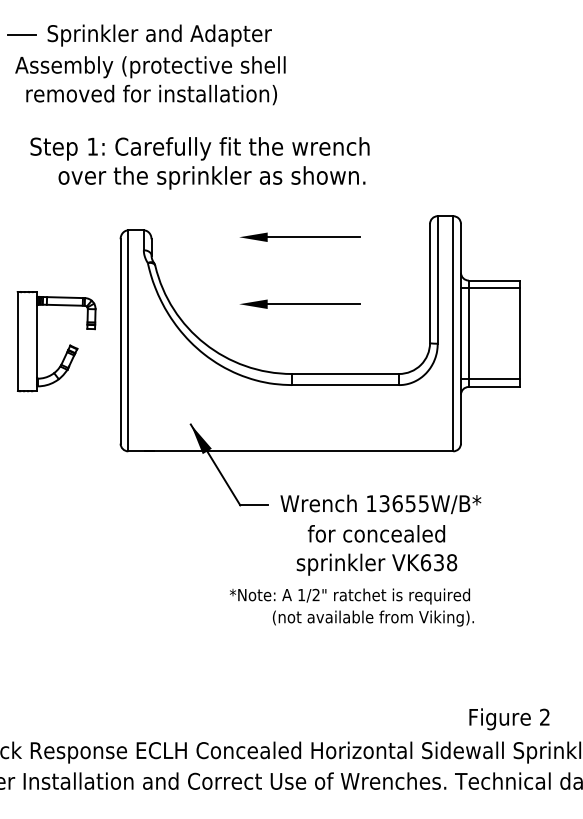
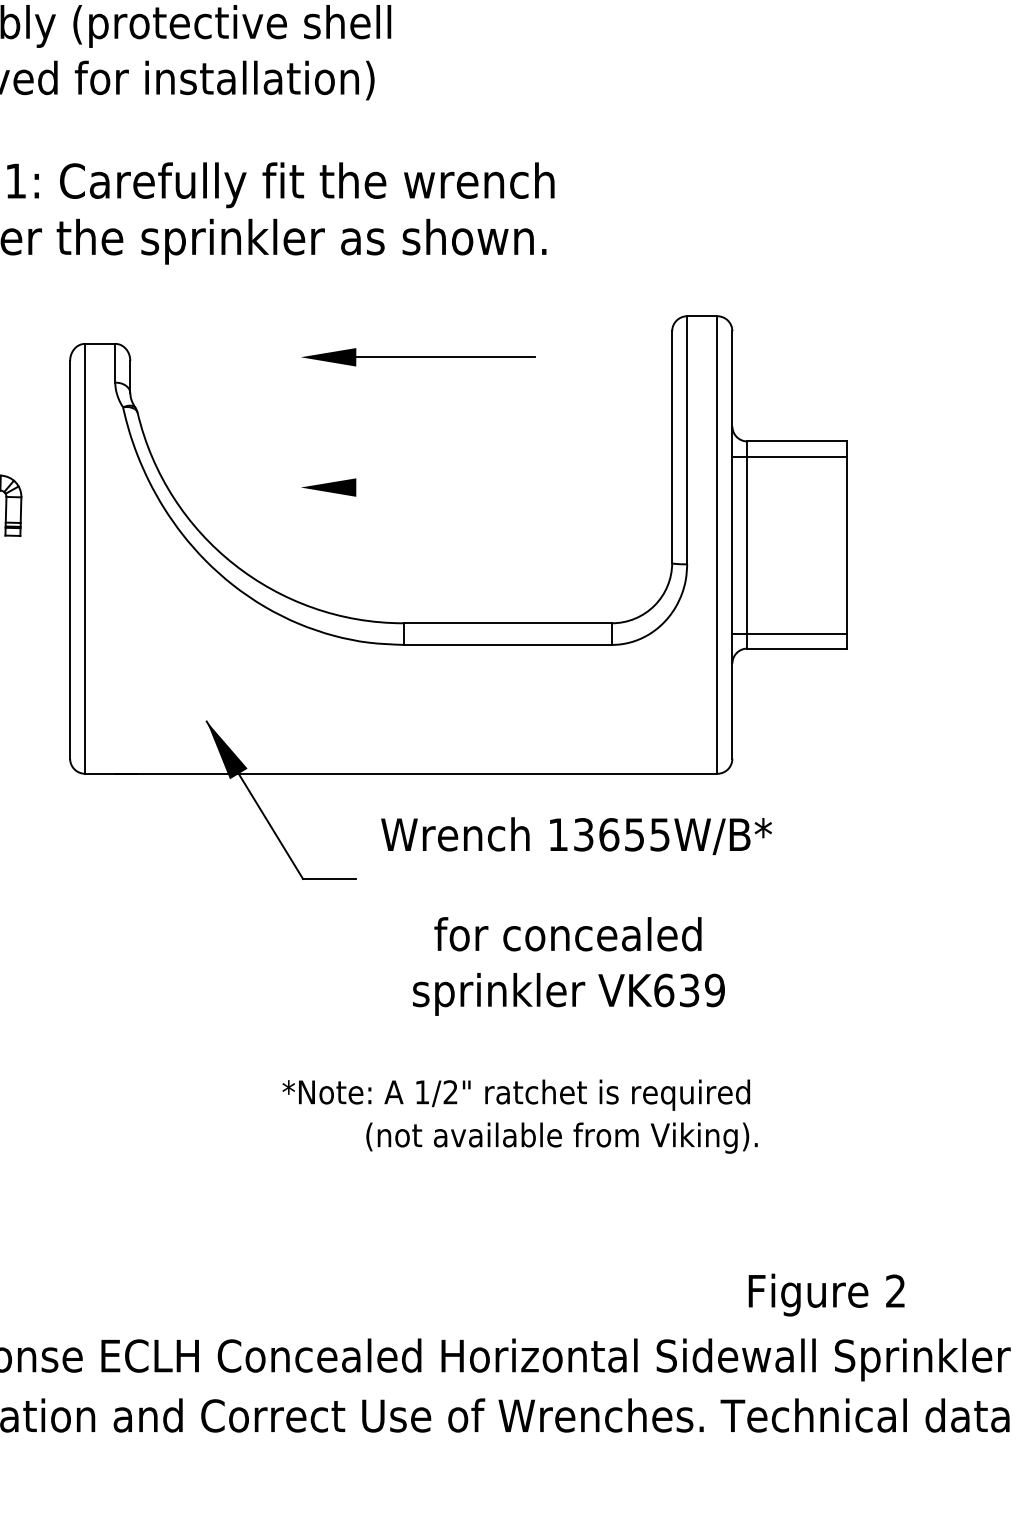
line: (303, 304) -> (425, 488), removed
text: (380, 504) -> (575, 836), moved
text: (451, 562) -> (713, 990), VK638 -> VK639
text: (351, 607) -> (519, 1116), moved

